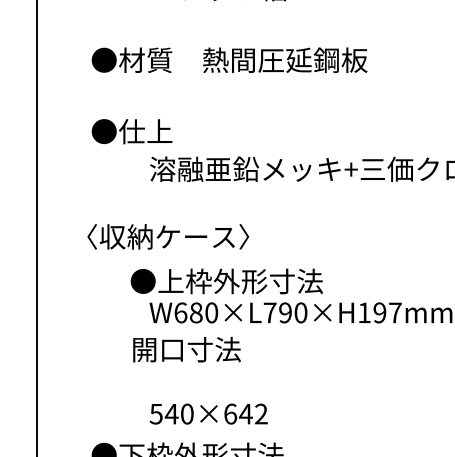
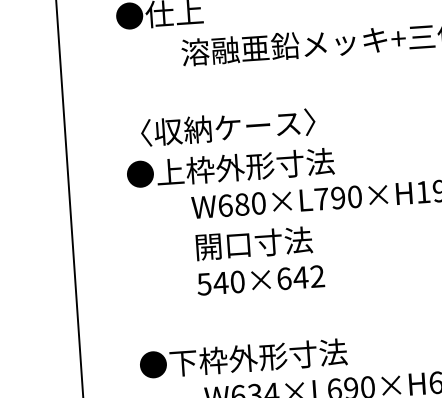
text: (168, 236) -> (228, 127), moved
text: (226, 281) -> (230, 168), moved
text: (186, 349) -> (253, 243), moved
text: (208, 413) -> (260, 279), moved

